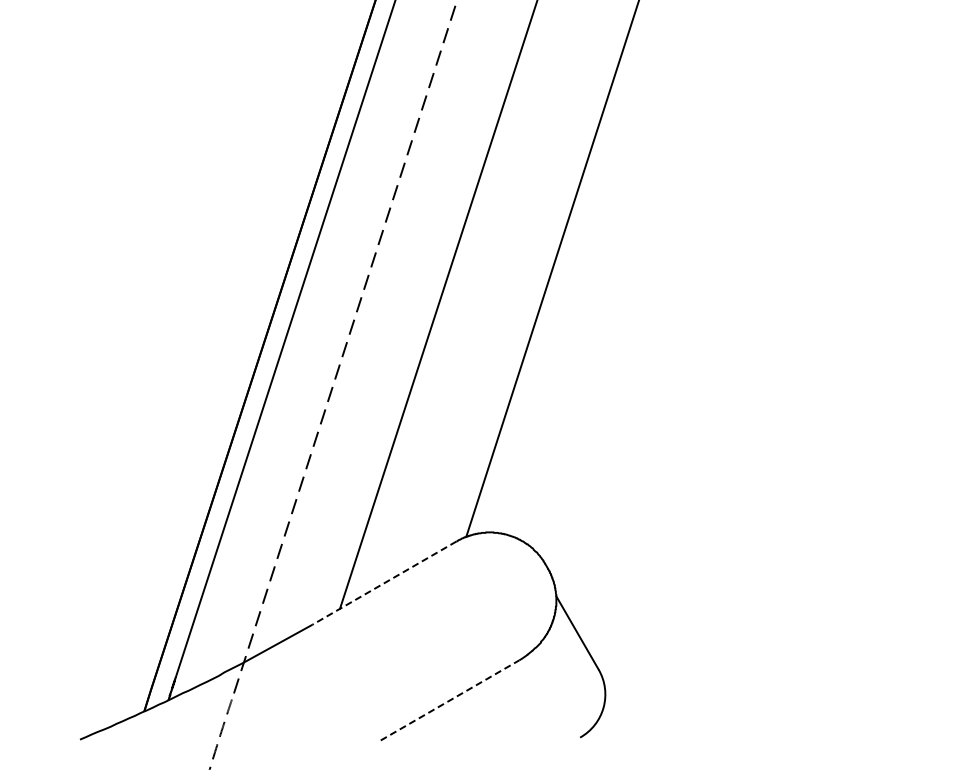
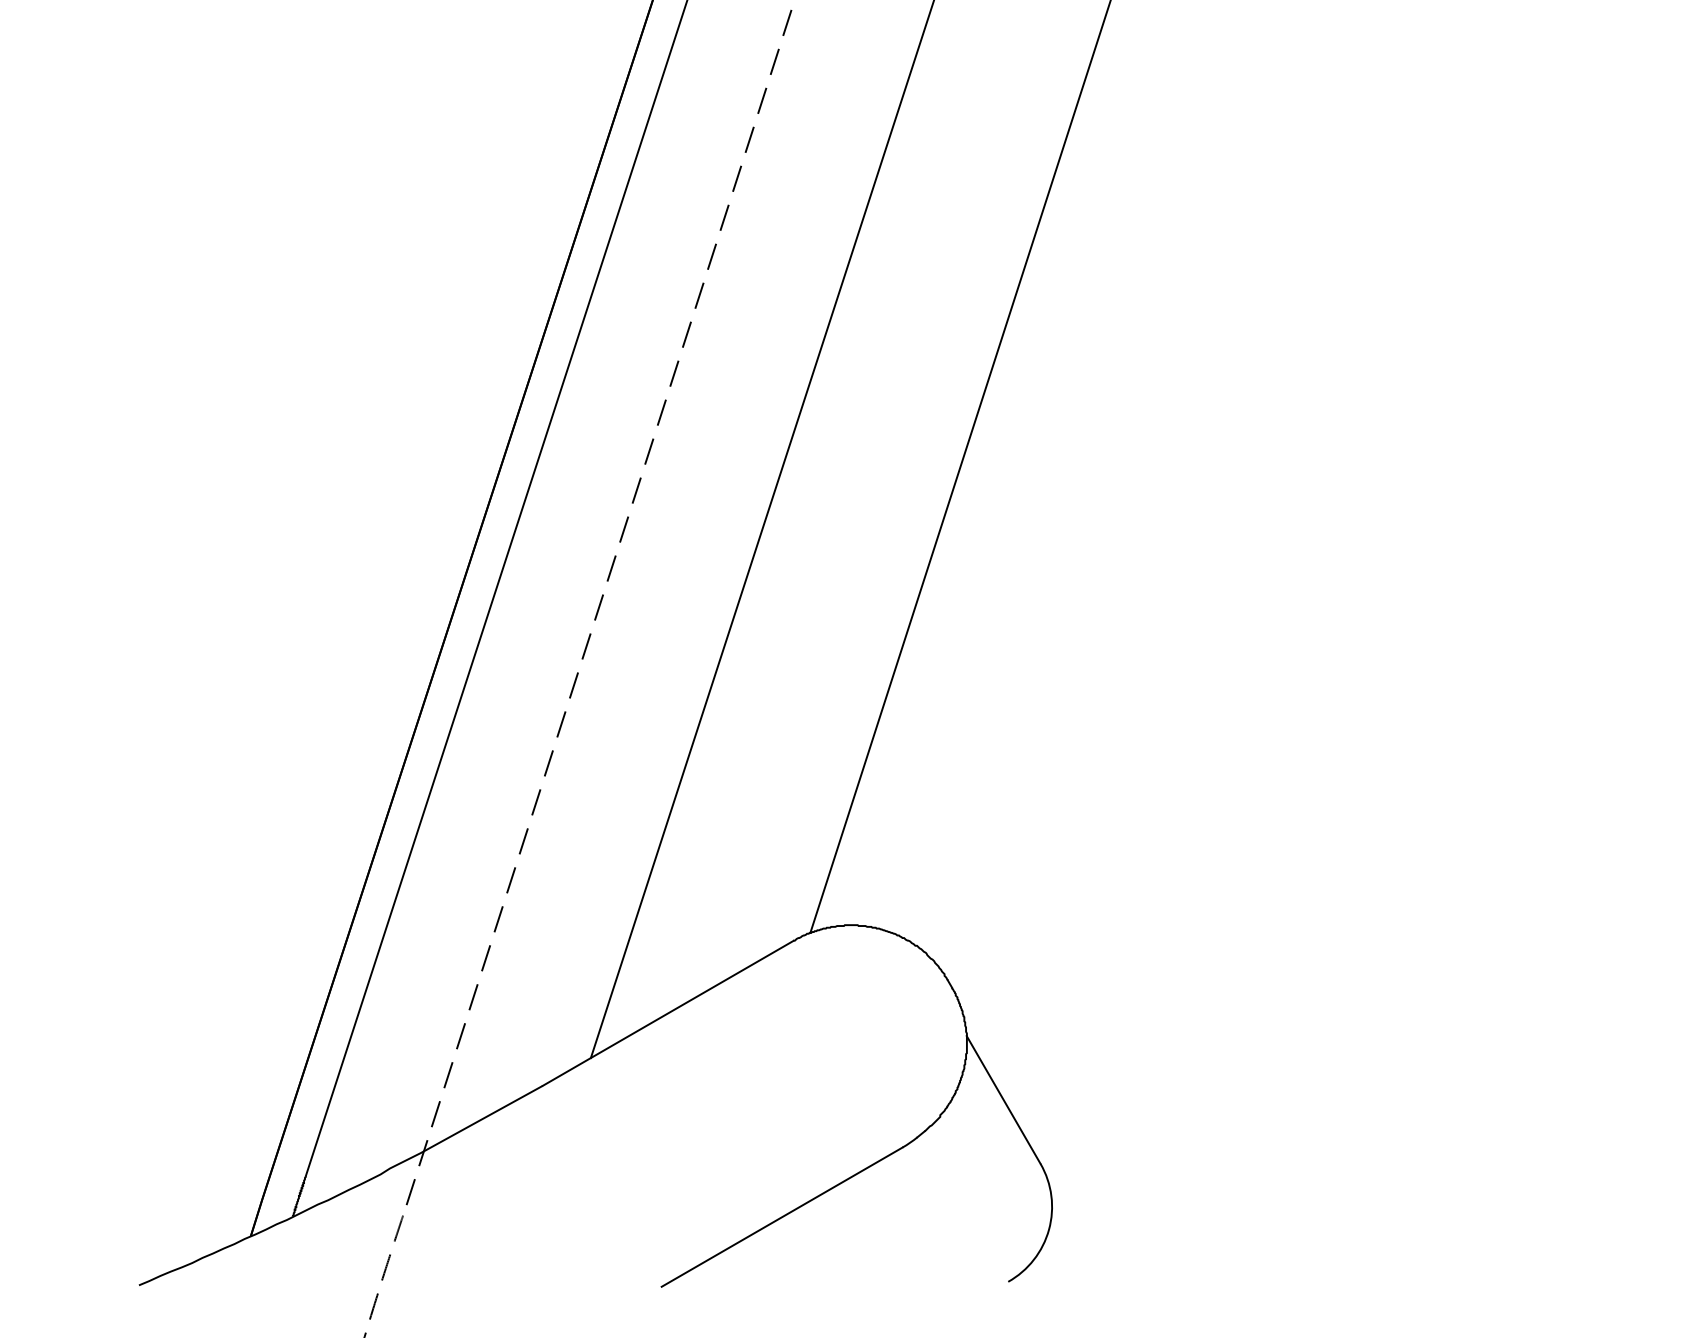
line: (384, 583) -> (668, 1013), dashed -> solid
line: (450, 700) -> (782, 1217), dashed -> solid

